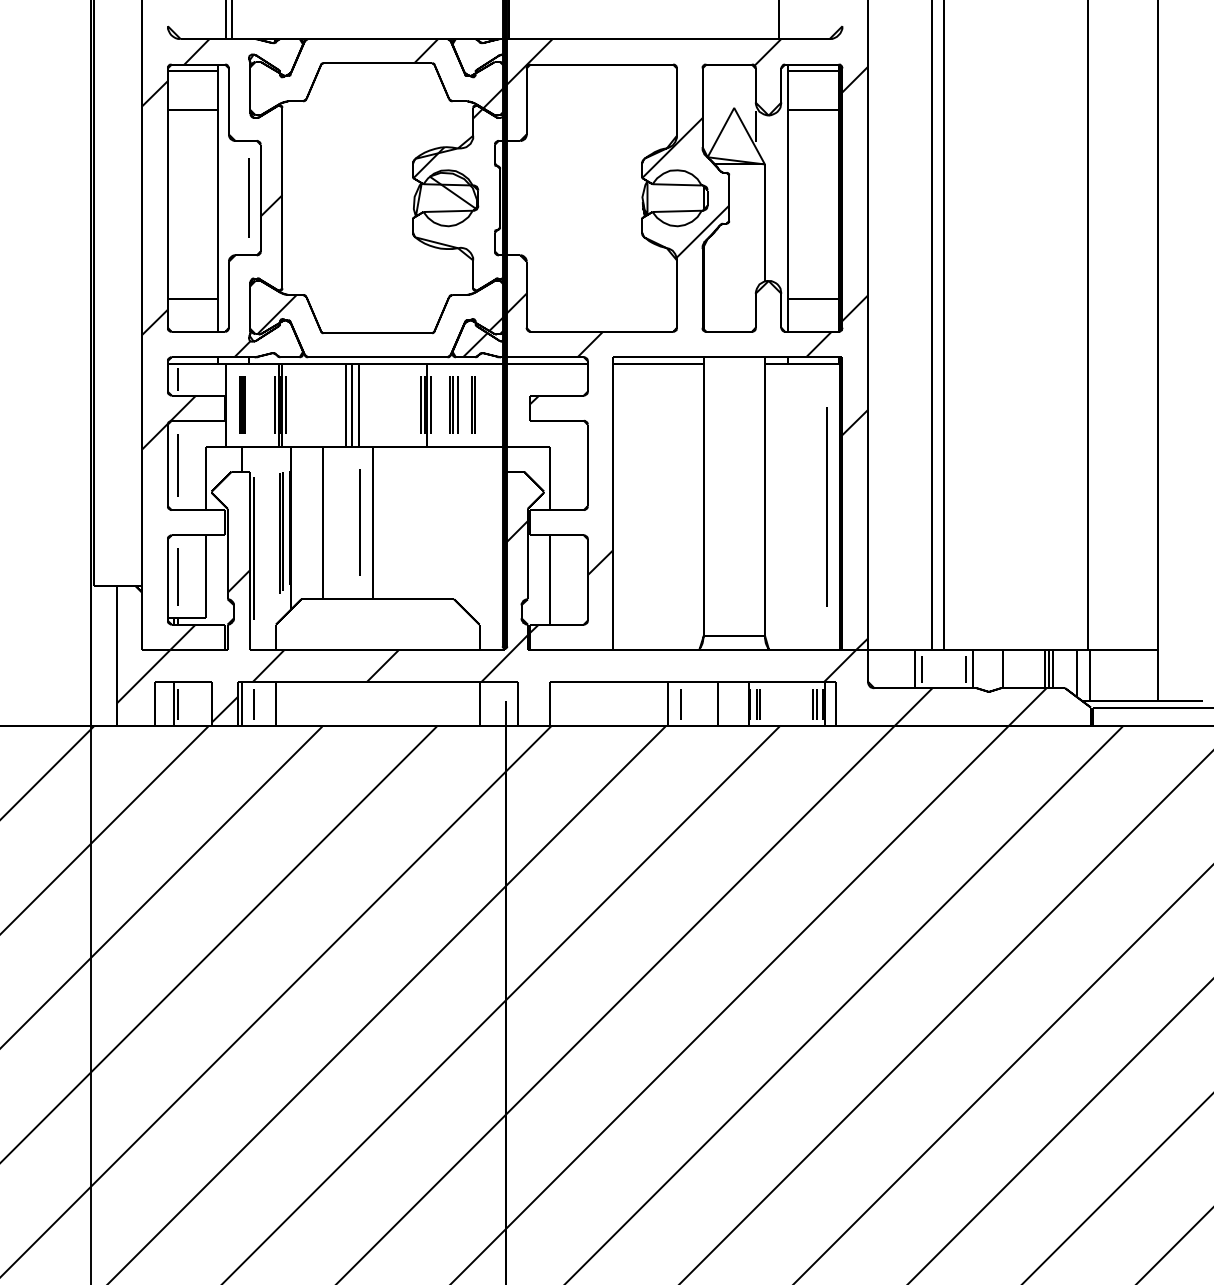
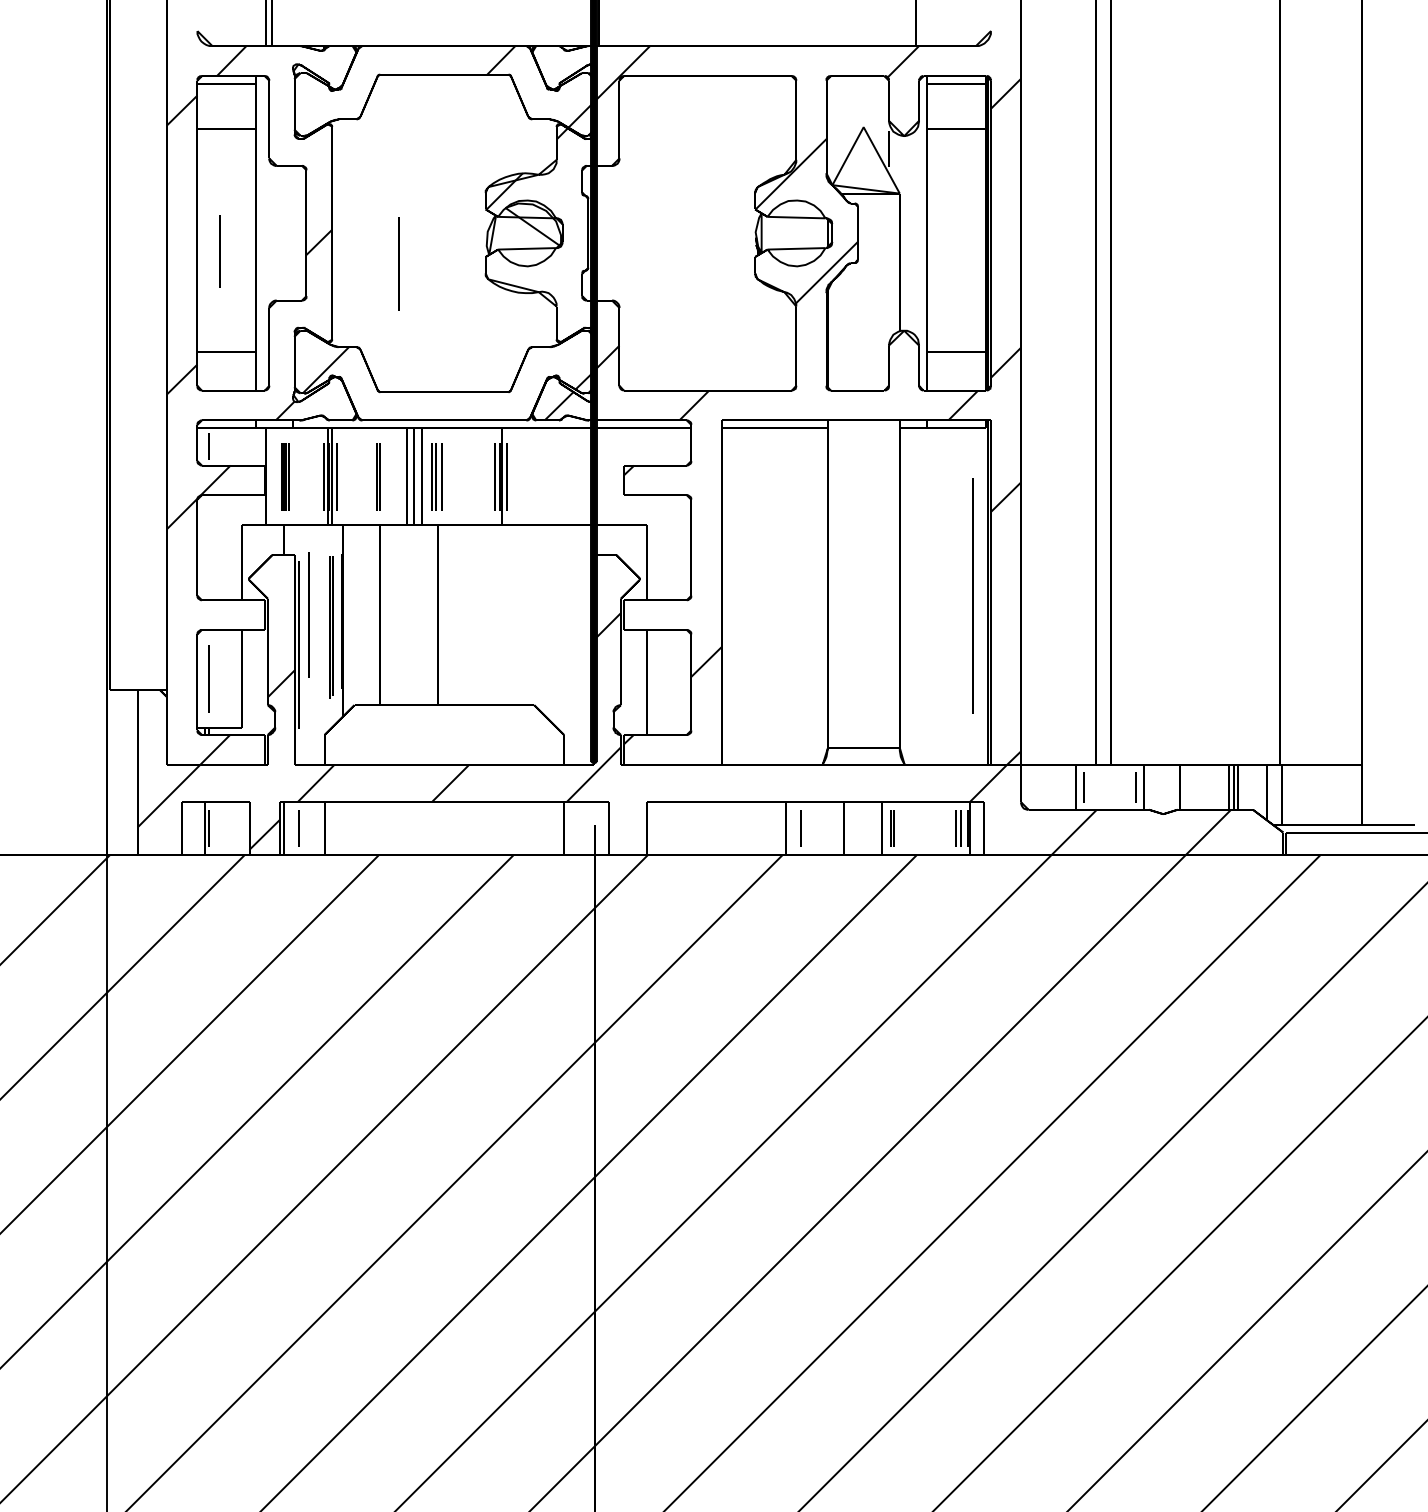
line: (248, 197) -> (398, 263), moved
part: (453, 404) -> (436, 476), moved
line: (472, 404) -> (376, 476), moved
line: (177, 465) -> (219, 251), moved
line: (359, 522) -> (308, 614), moved

